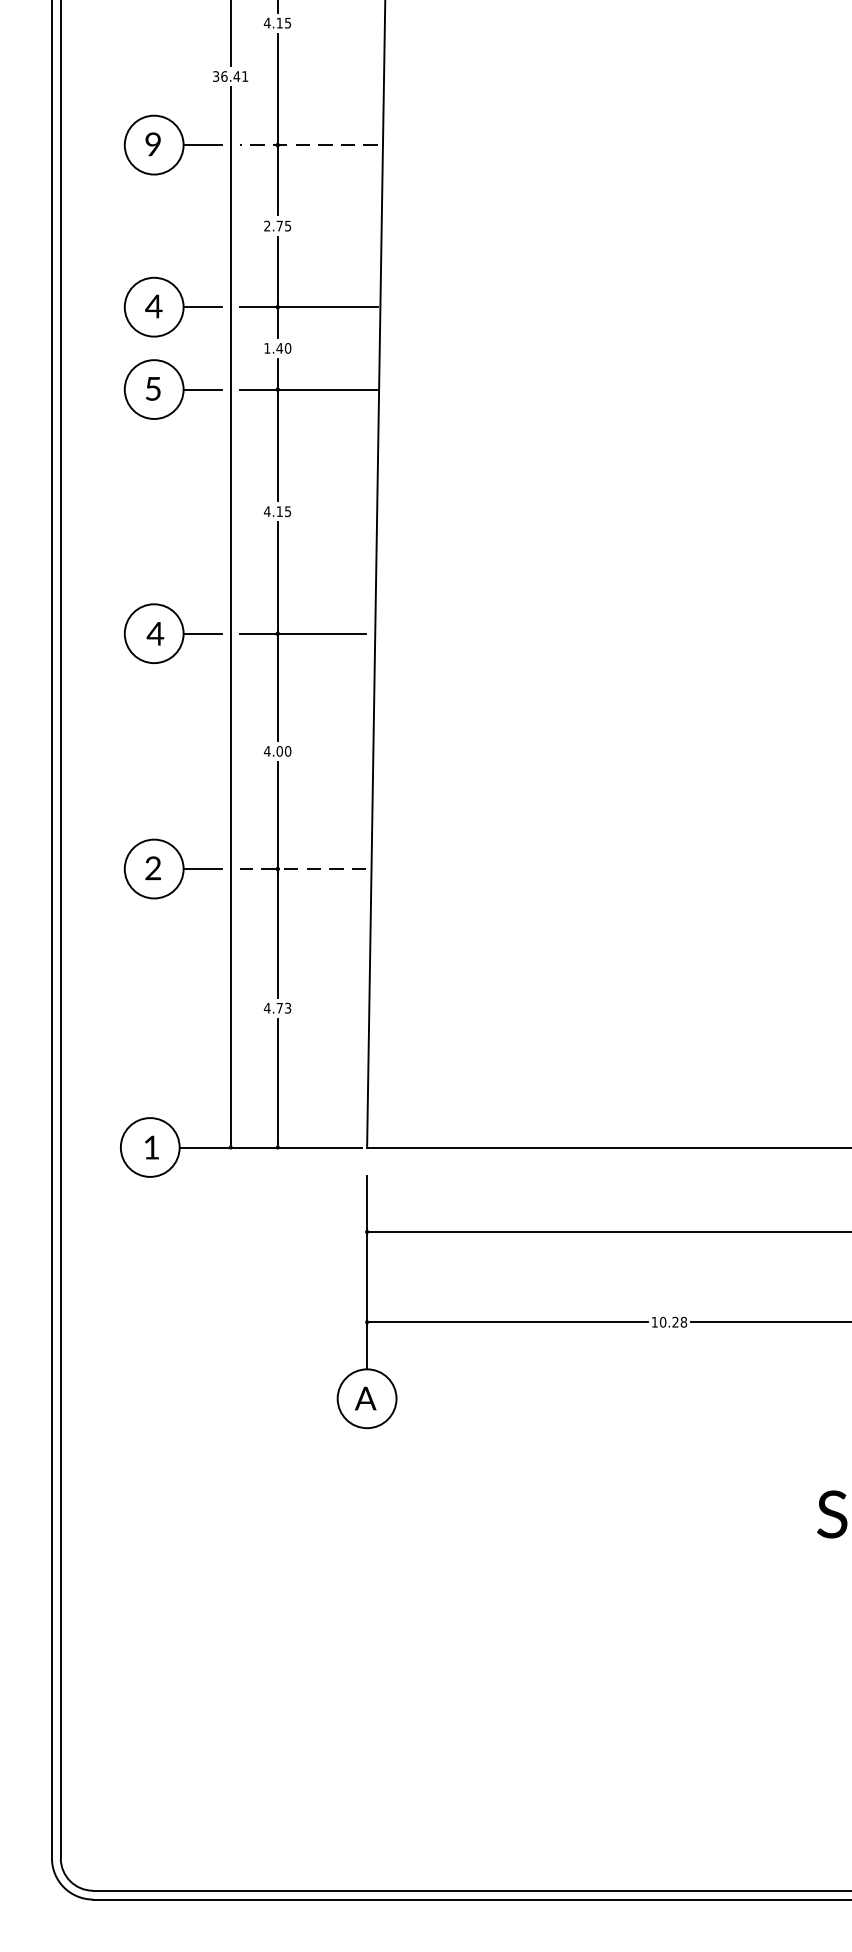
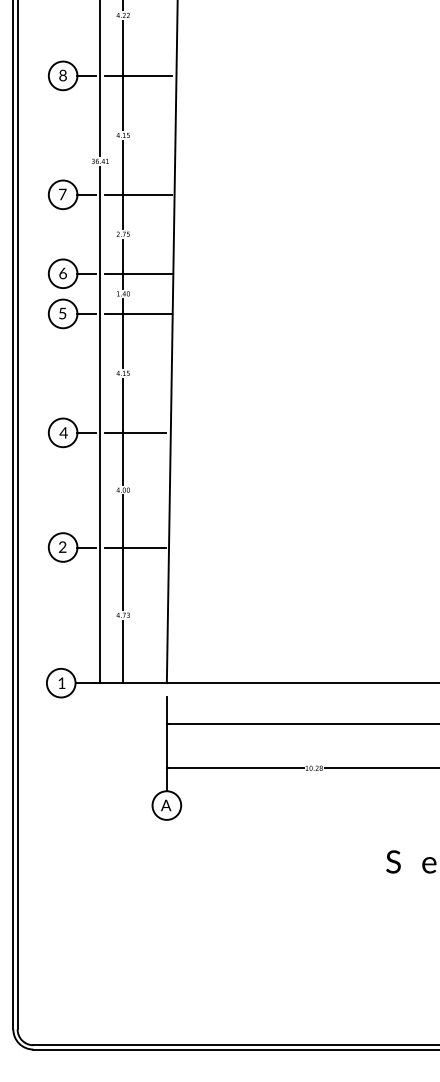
text: (152, 144) -> (62, 194), 9 -> 7
line: (308, 144) -> (138, 194), dashed -> solid
text: (152, 306) -> (62, 273), 4 -> 6
line: (302, 869) -> (135, 547), dashed -> solid

